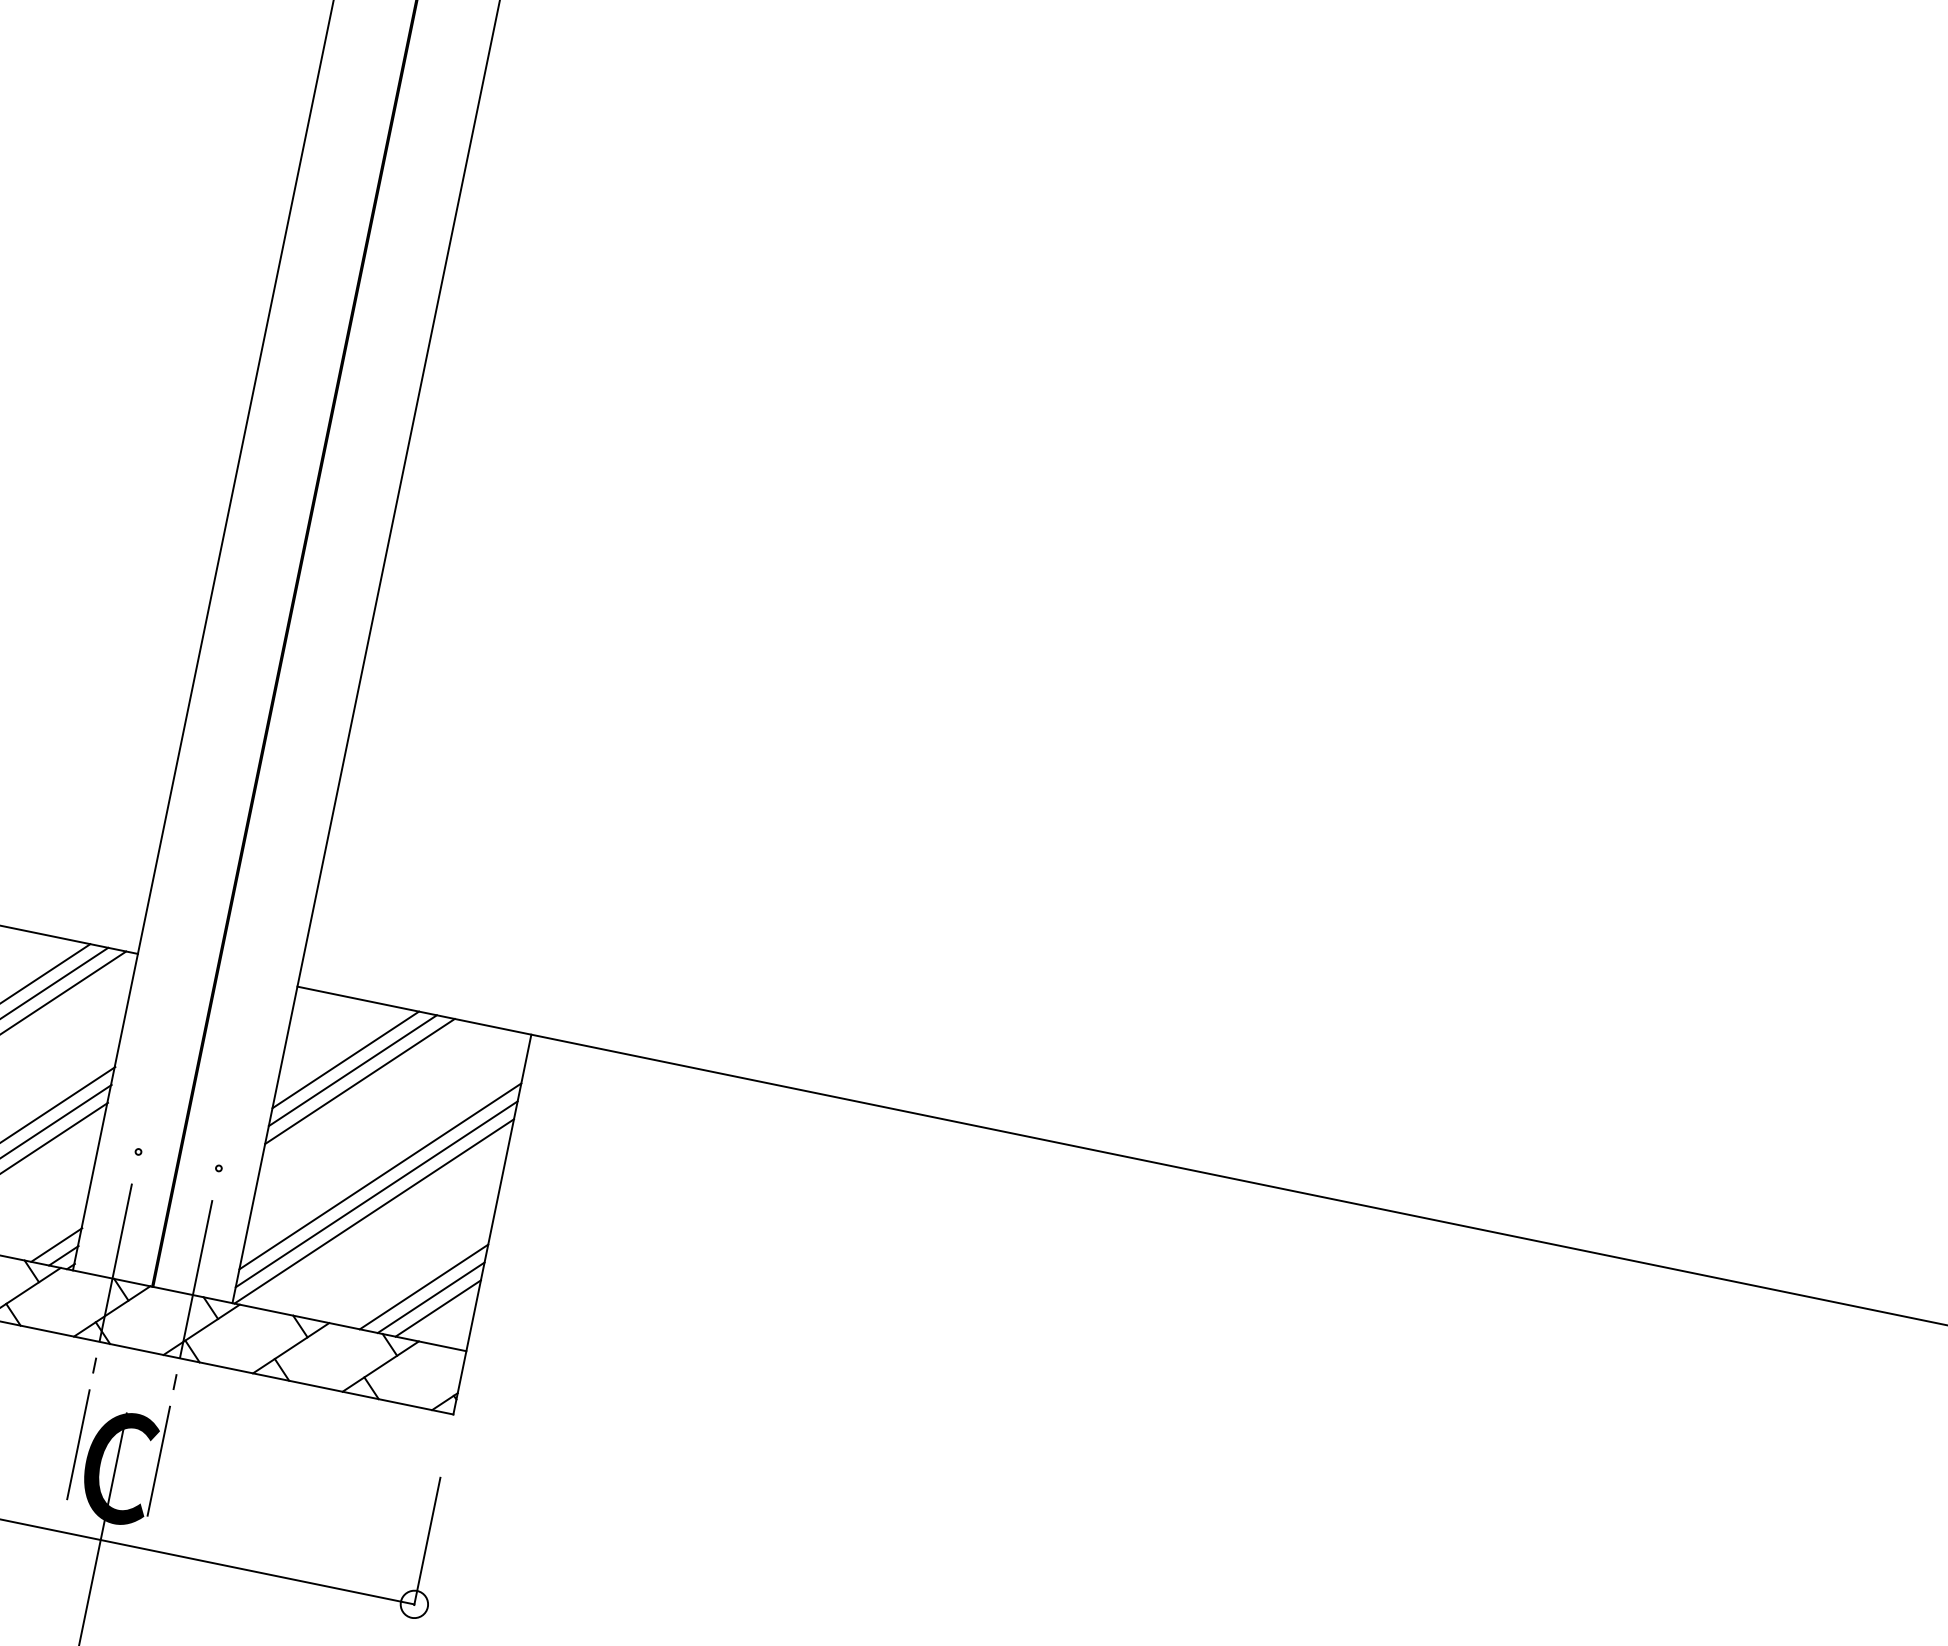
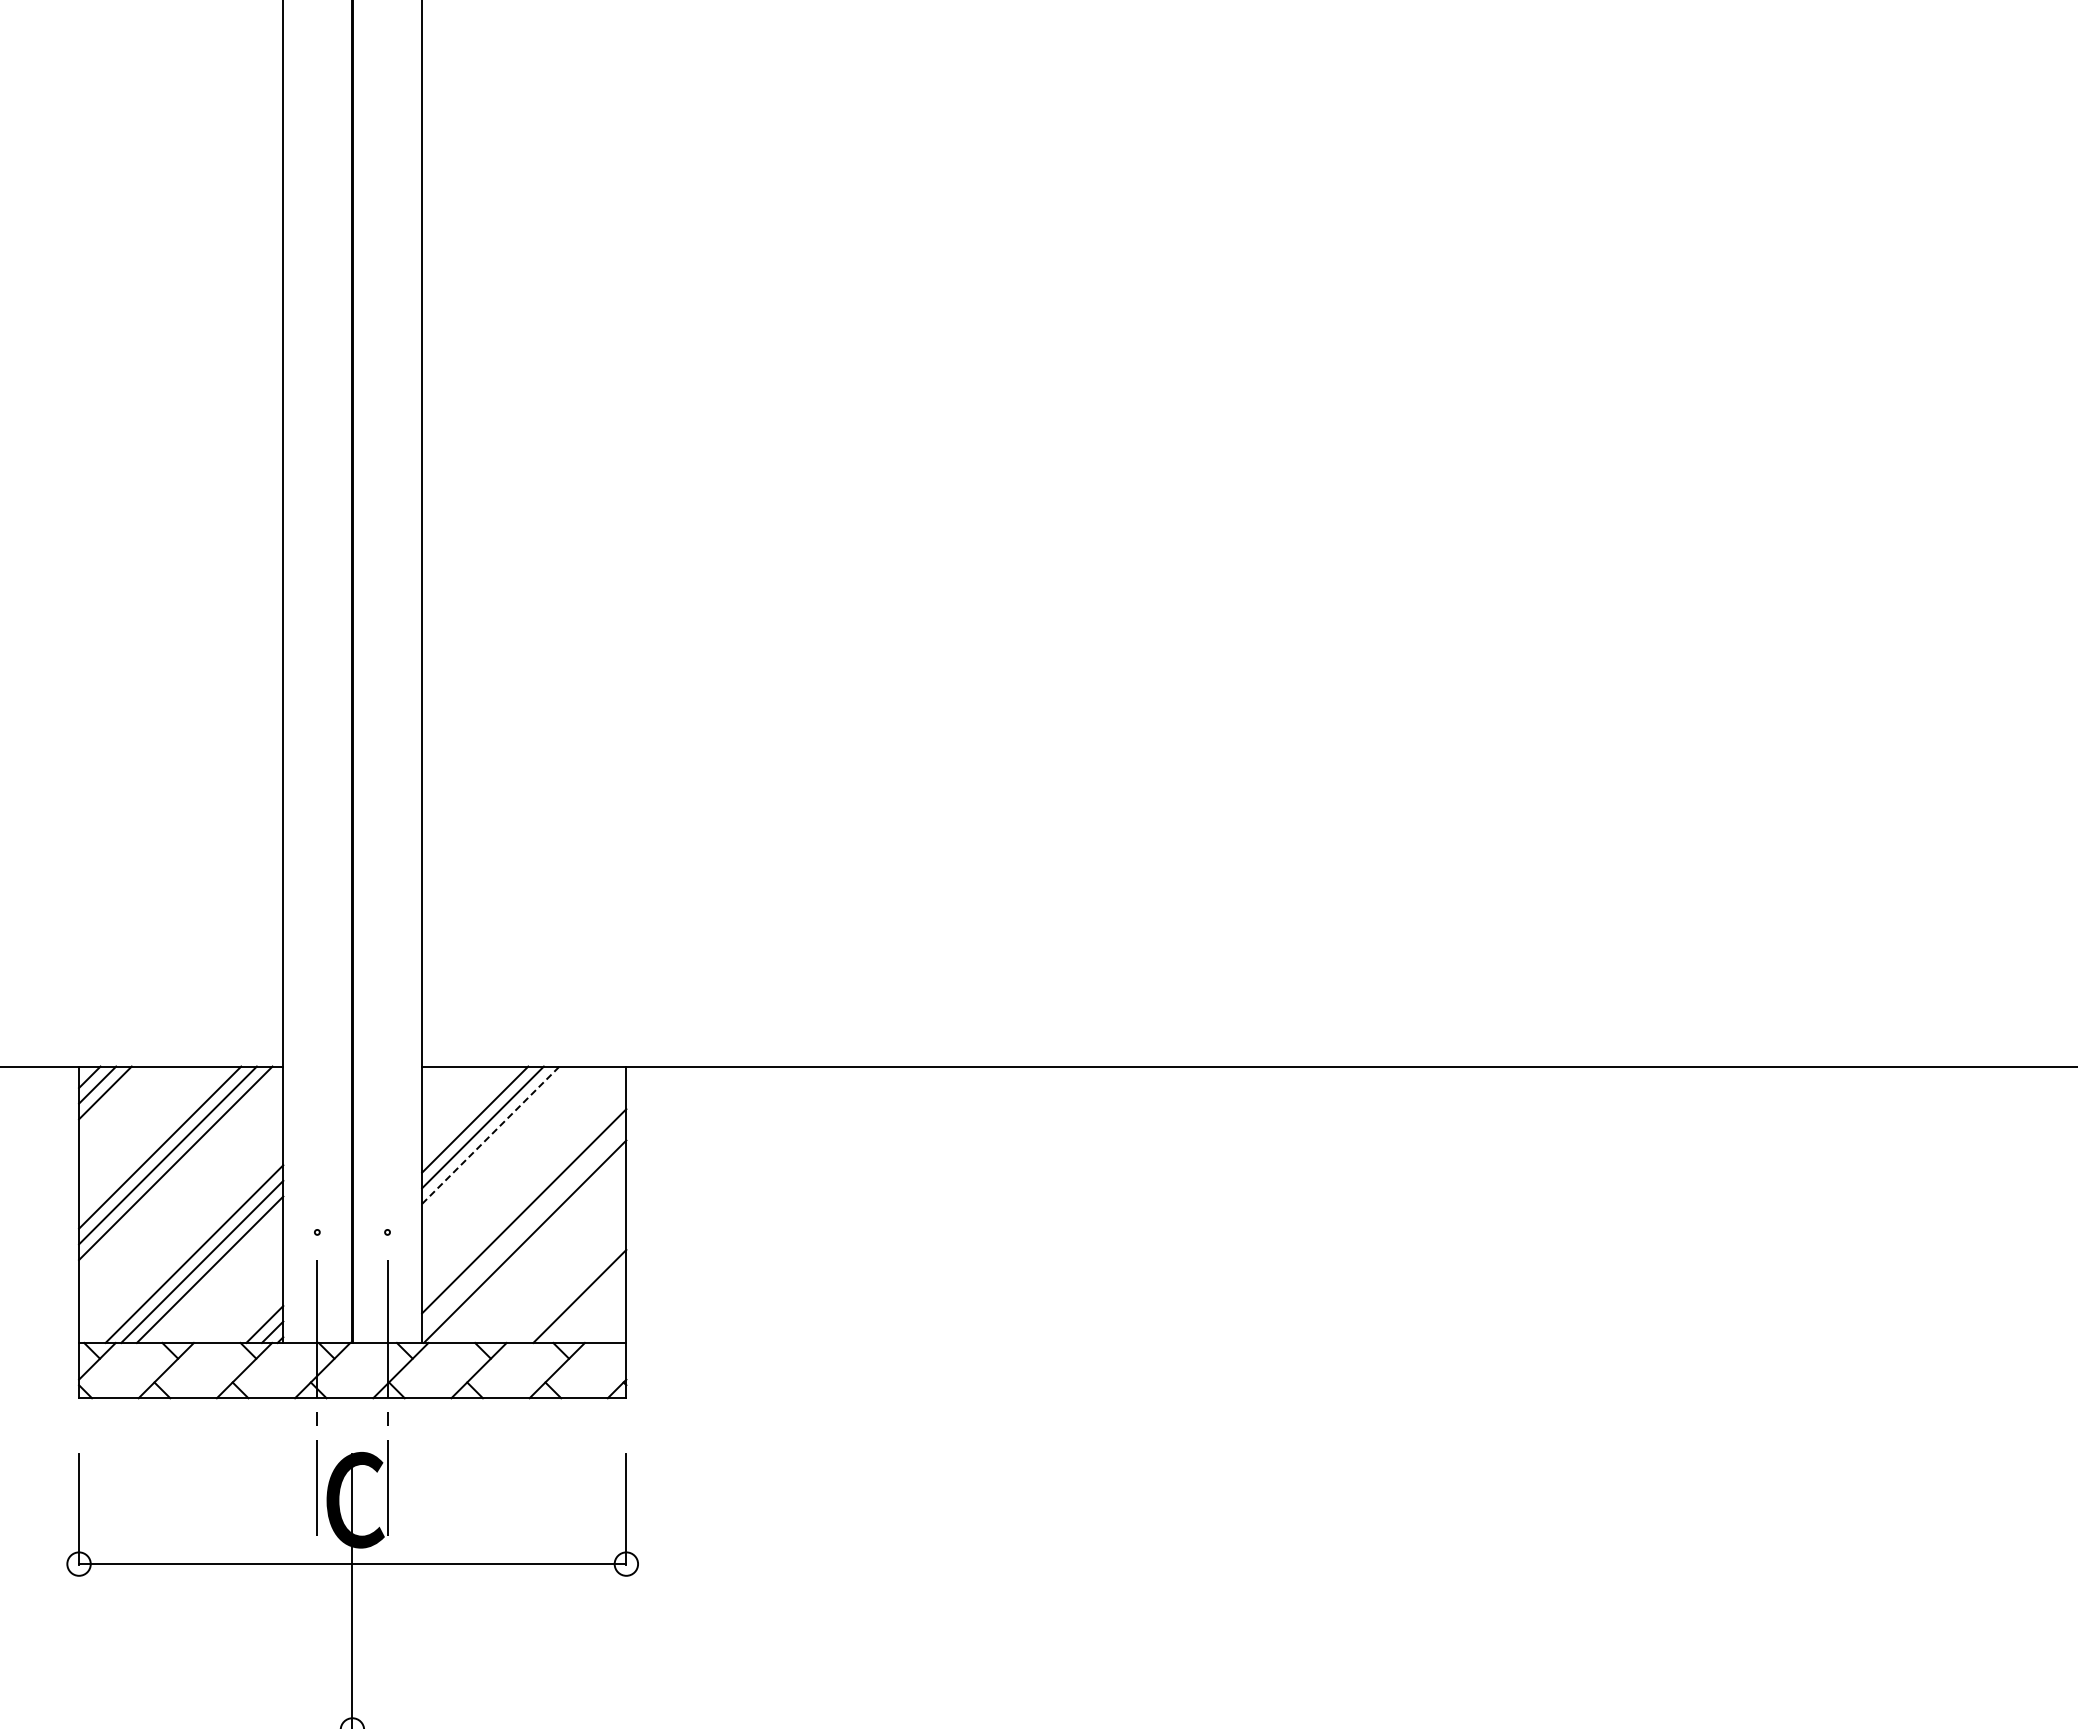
line: (360, 1080) -> (491, 1134), solid -> dashed
line: (377, 1193) -> (524, 1226), removed
line: (431, 1296) -> (587, 1303), removed
line: (438, 1307) -> (595, 1311), removed

